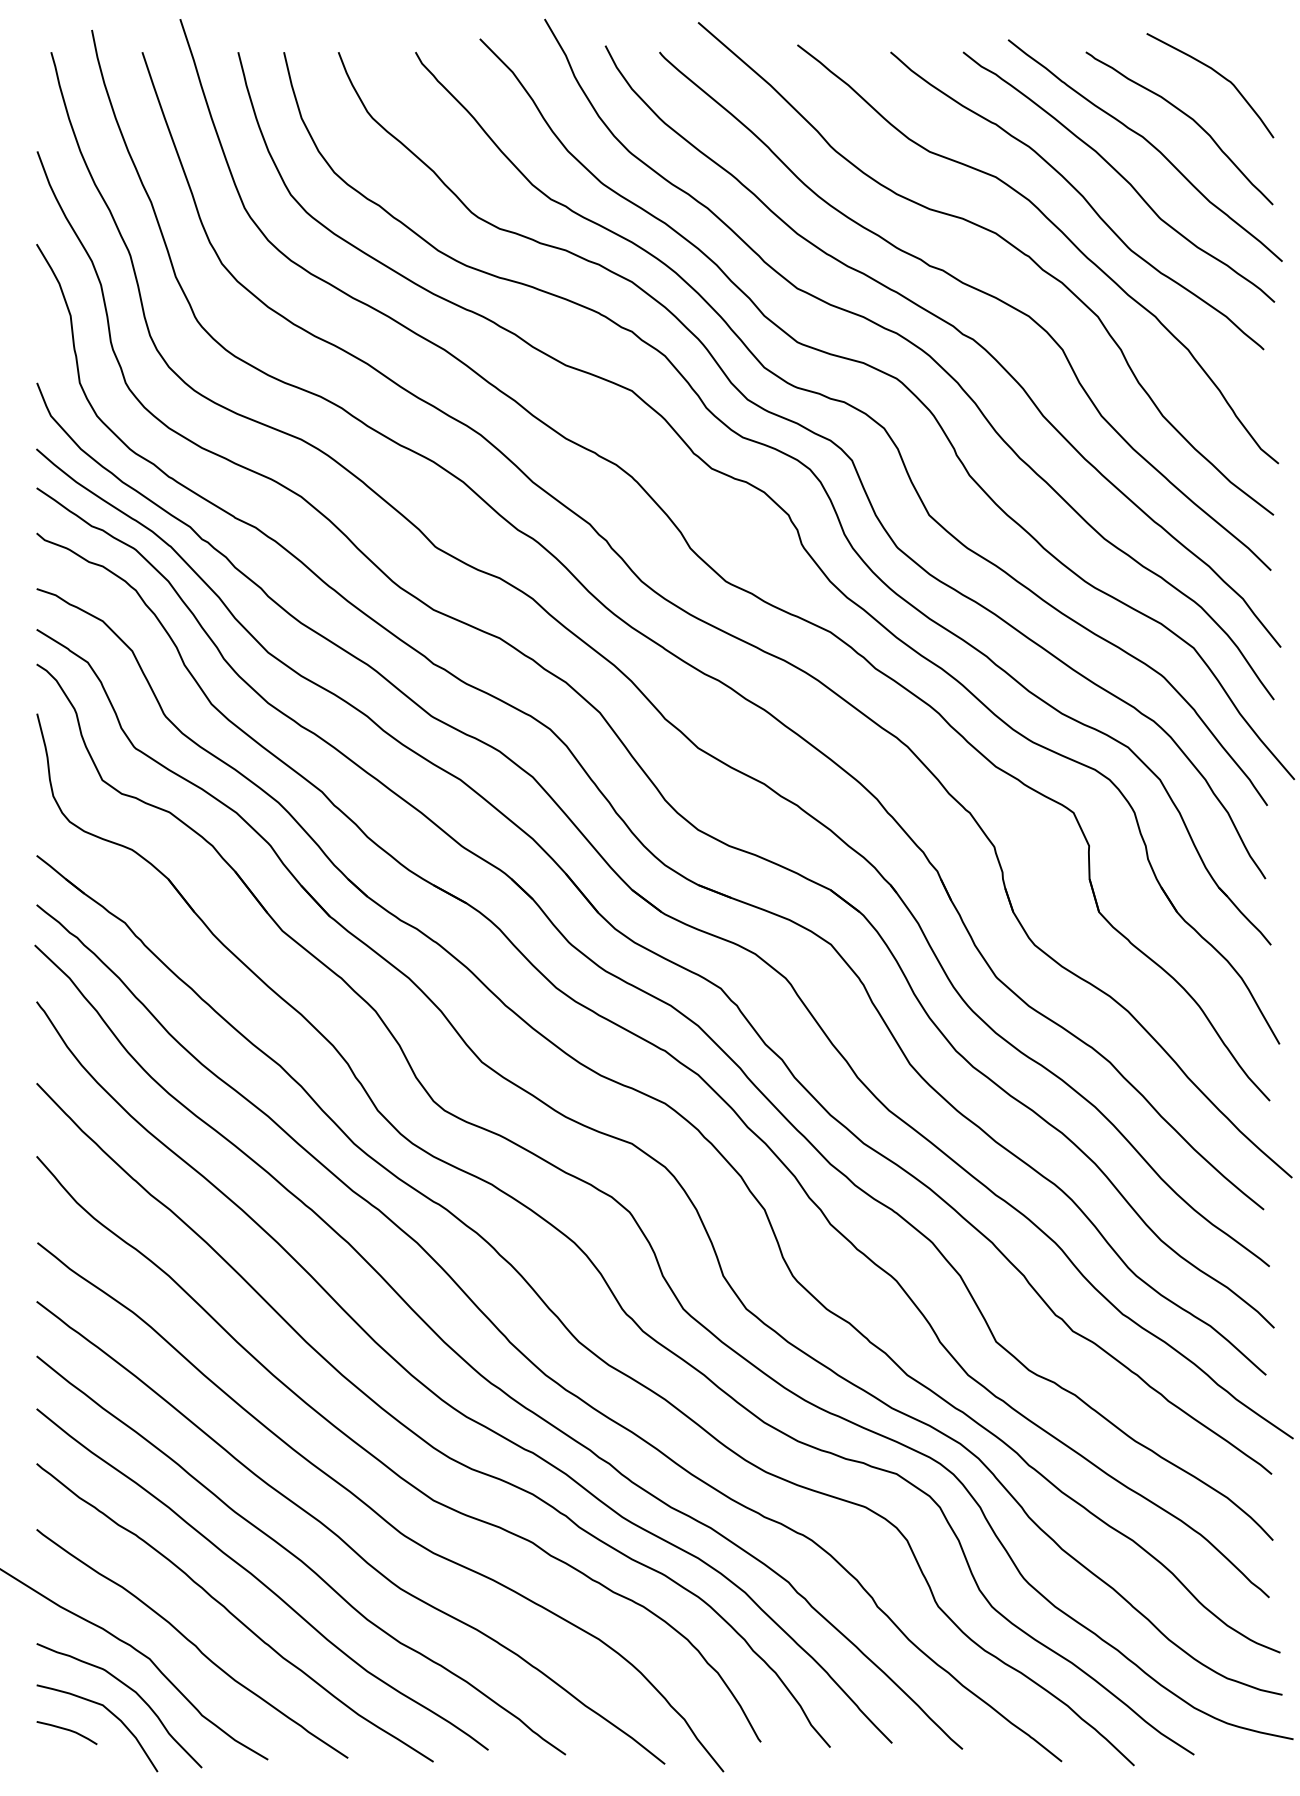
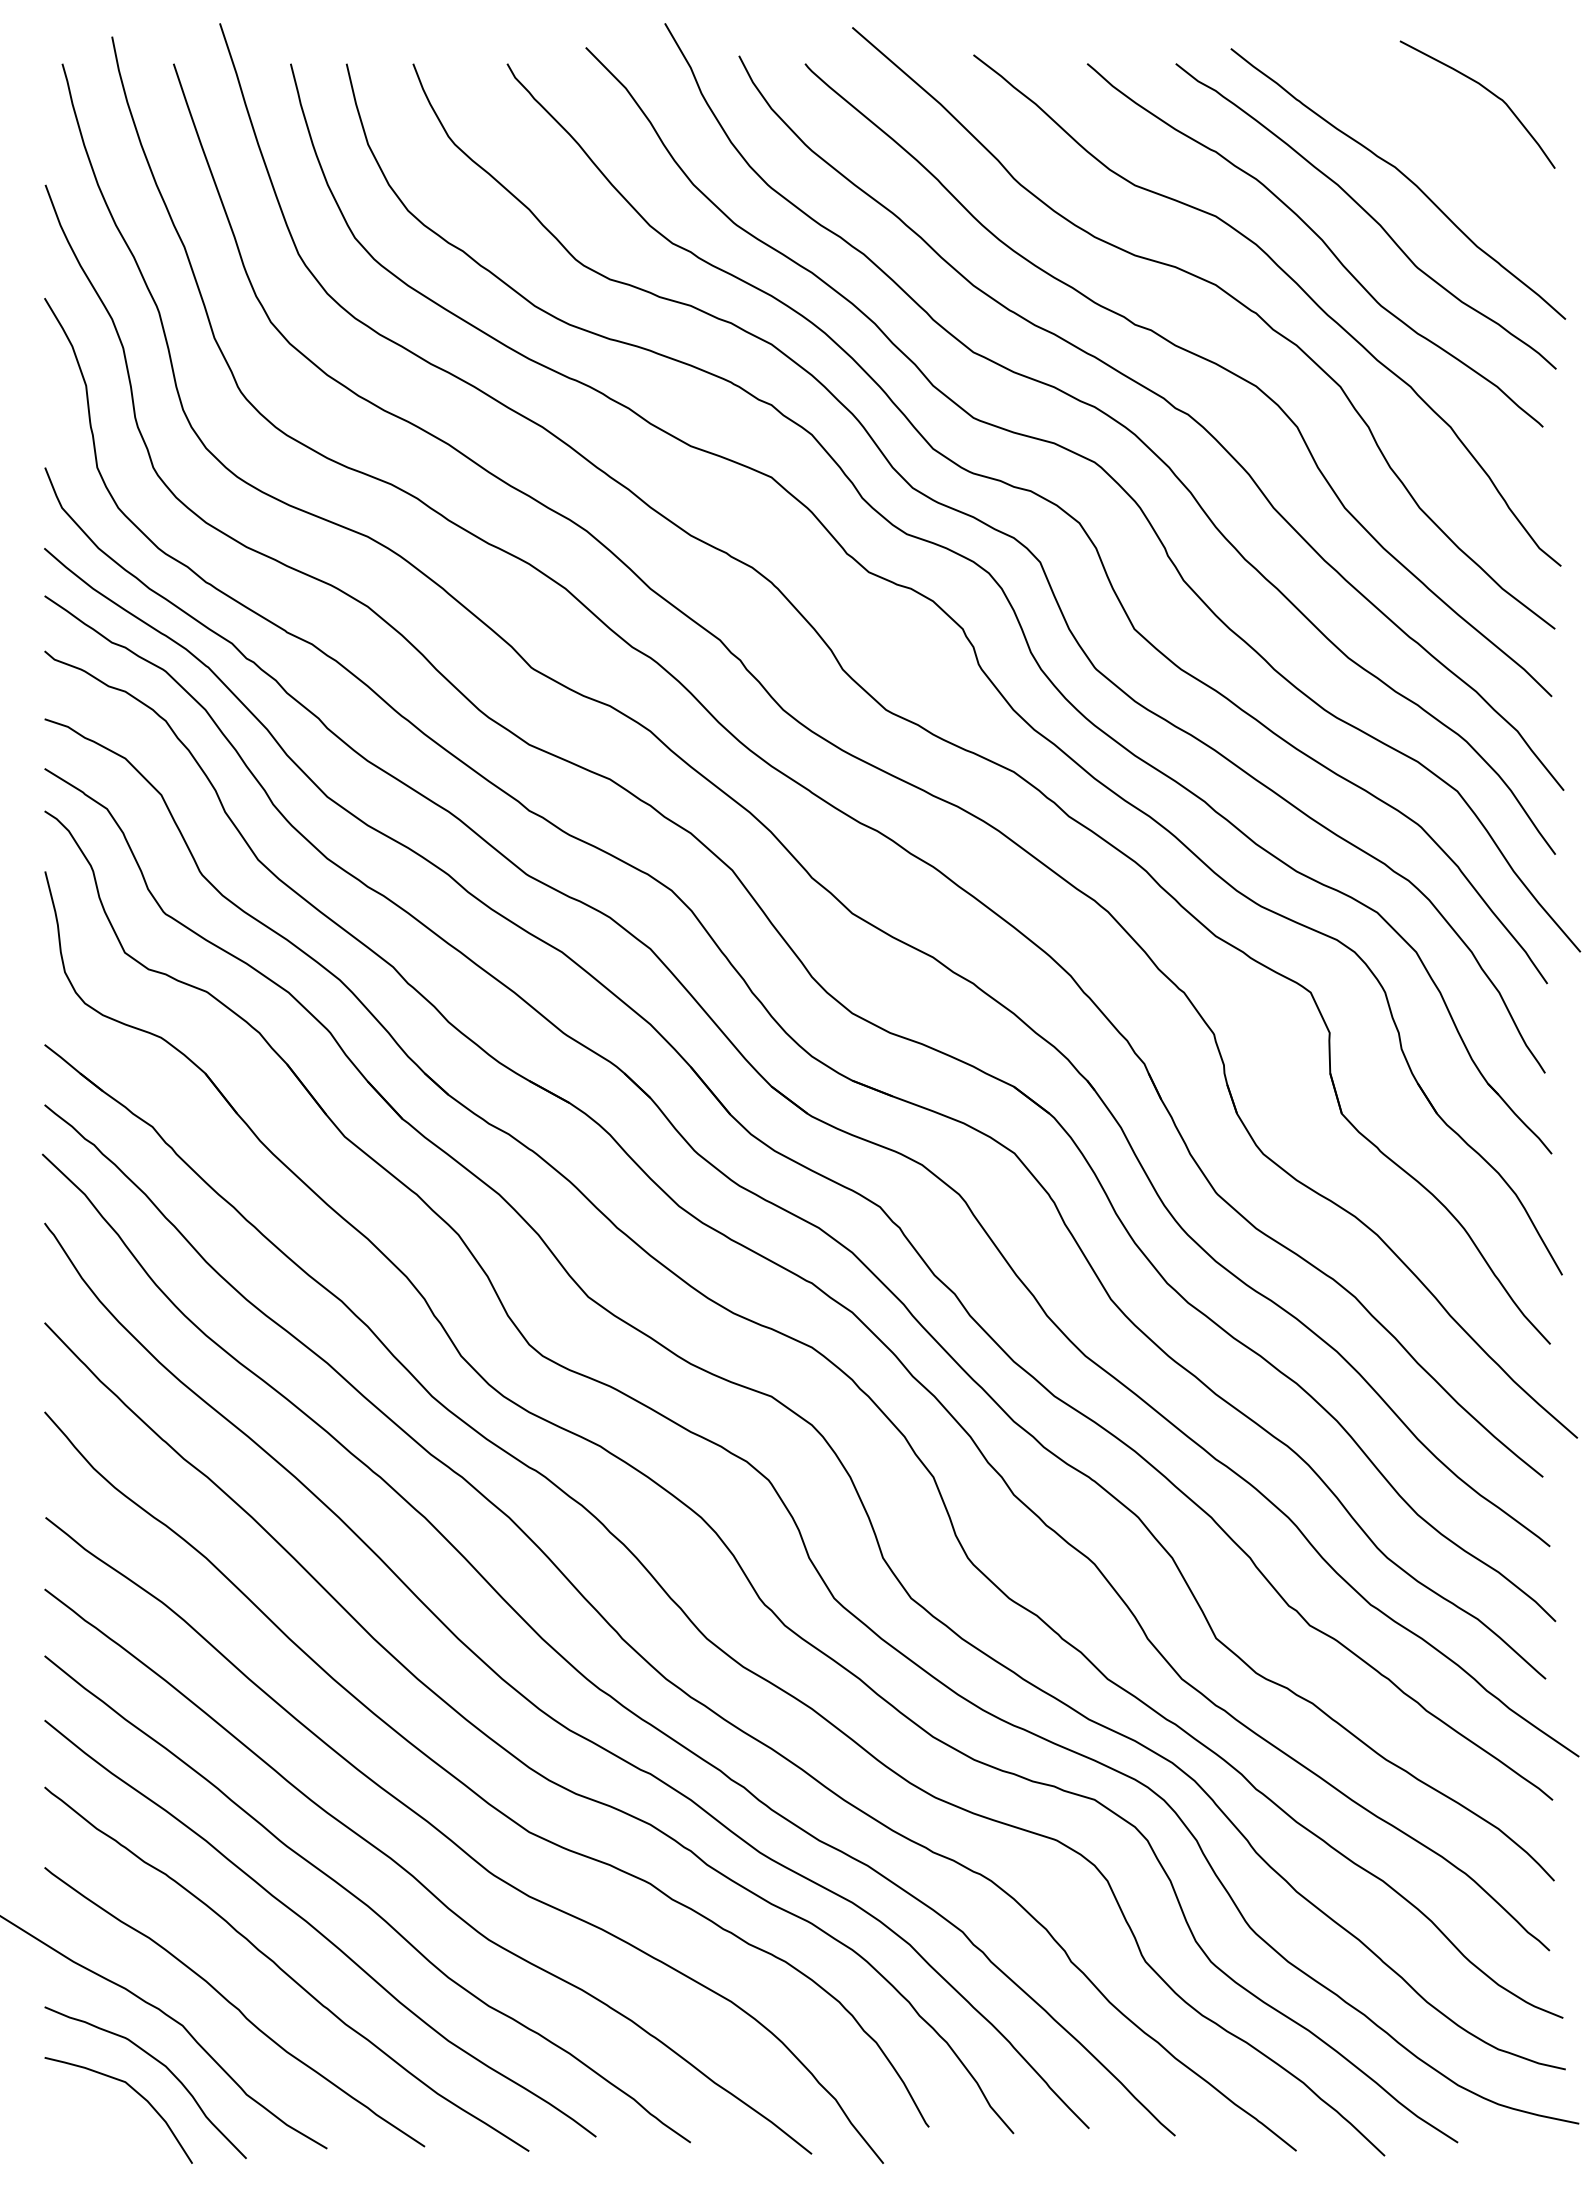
curve: (1186, 116) -> (1448, 142), removed
curve: (66, 1730) -> (81, 2112), removed

